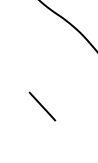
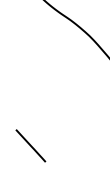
line: (42, 106) -> (30, 145), moved

